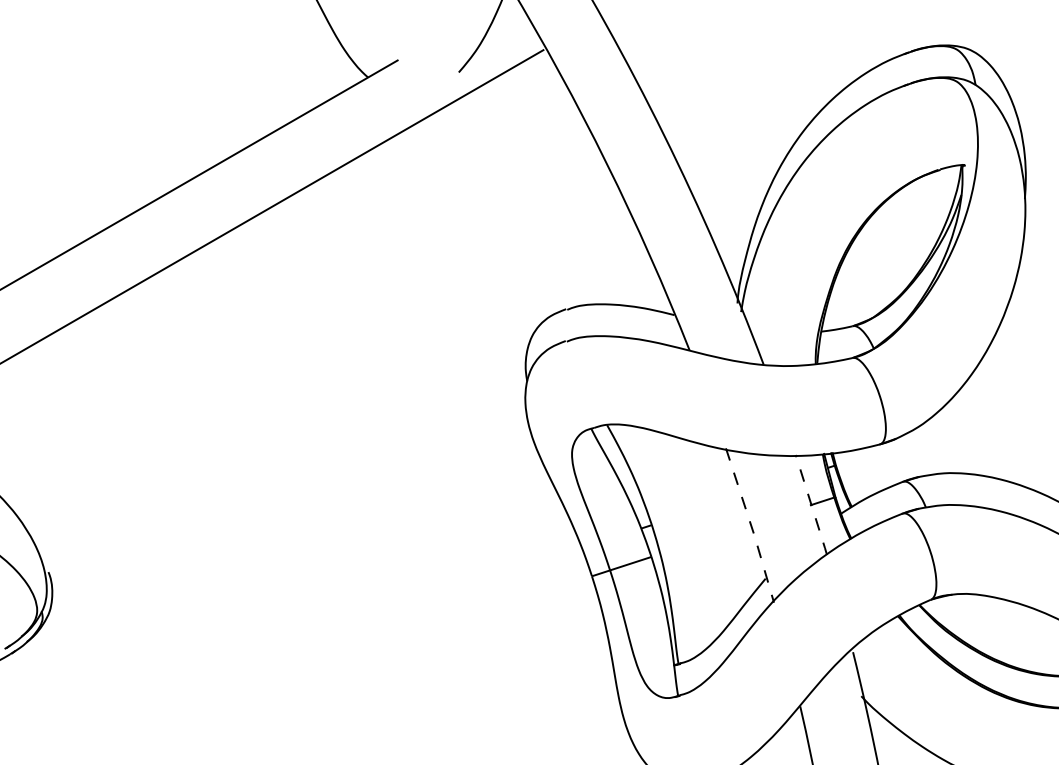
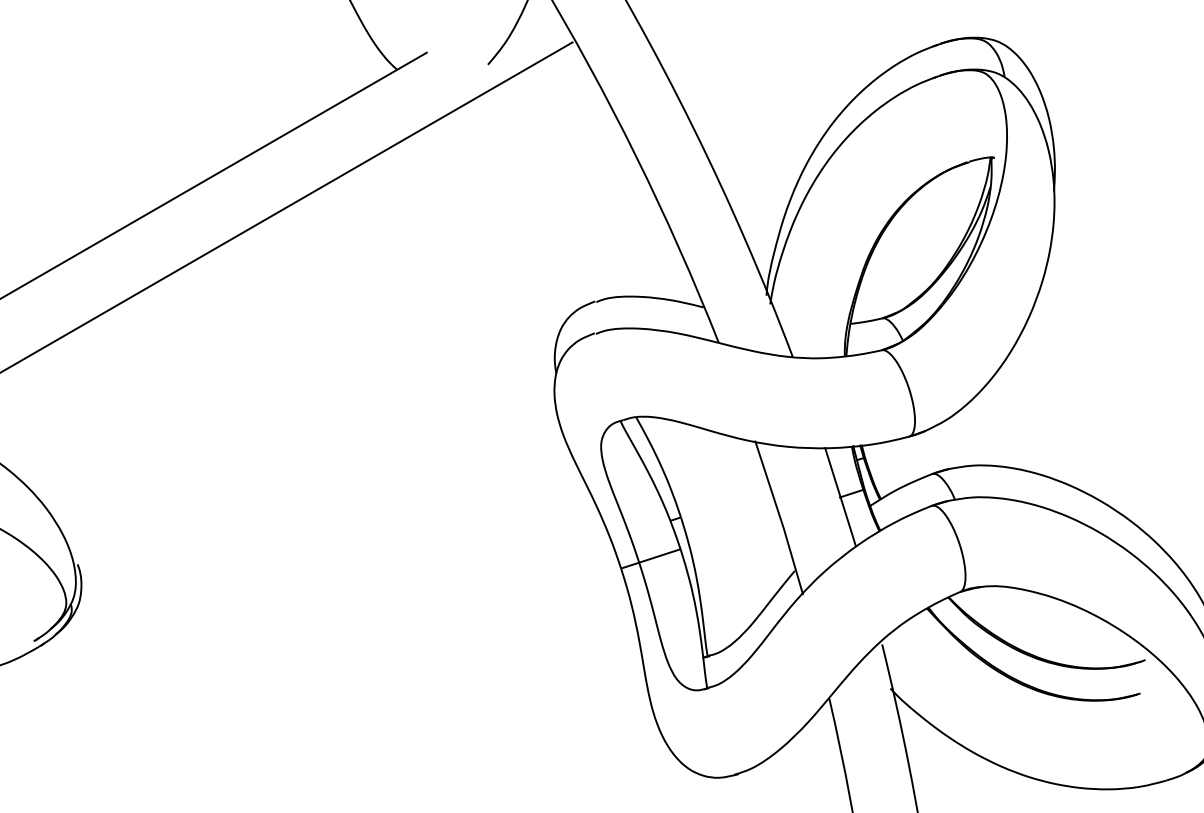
line: (811, 505) -> (840, 497), dashed -> solid
line: (751, 526) -> (780, 518), dashed -> solid

